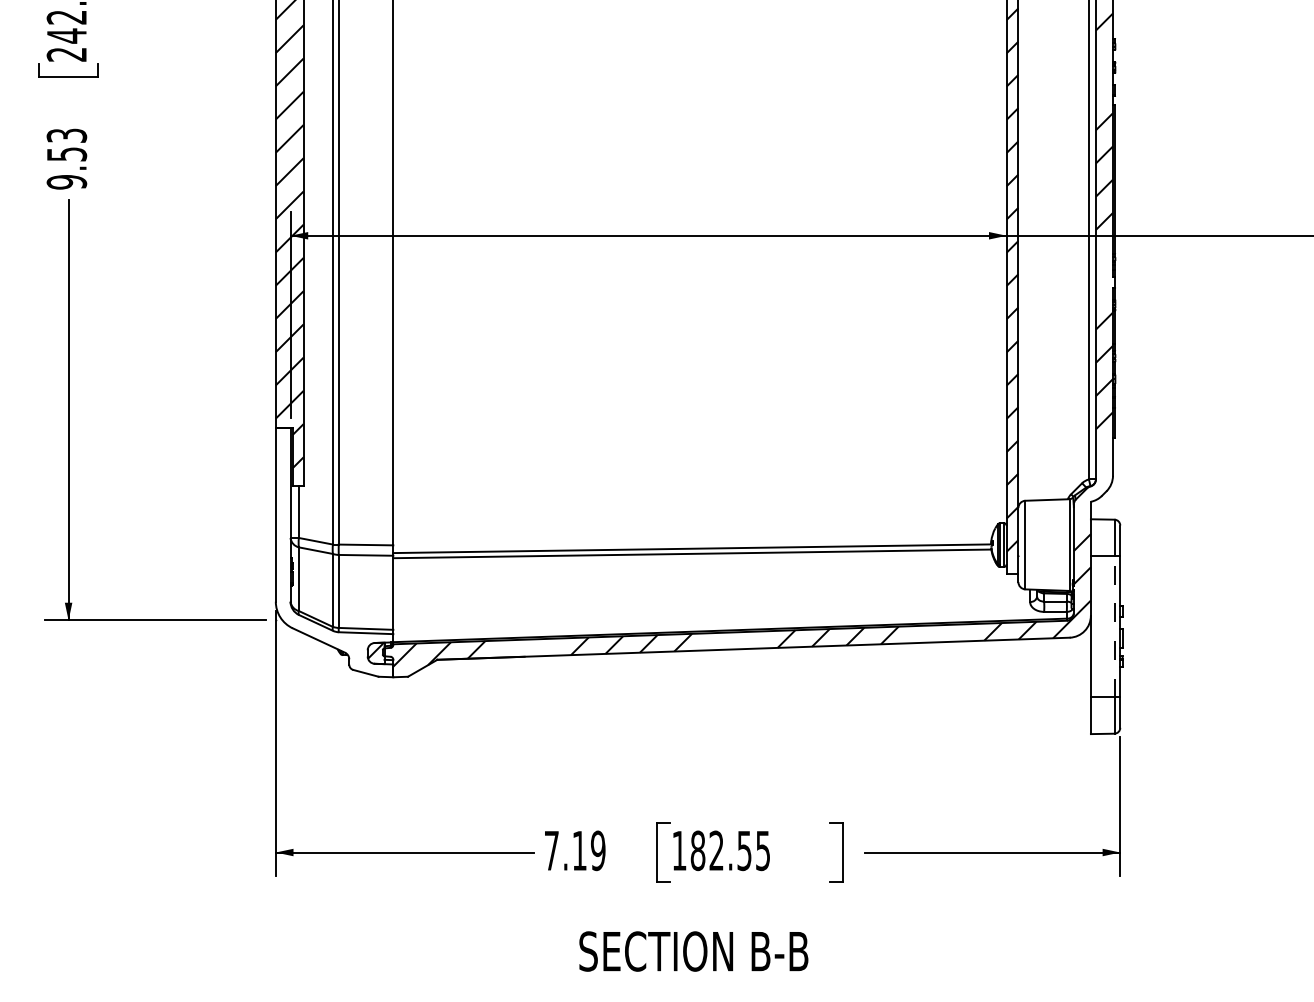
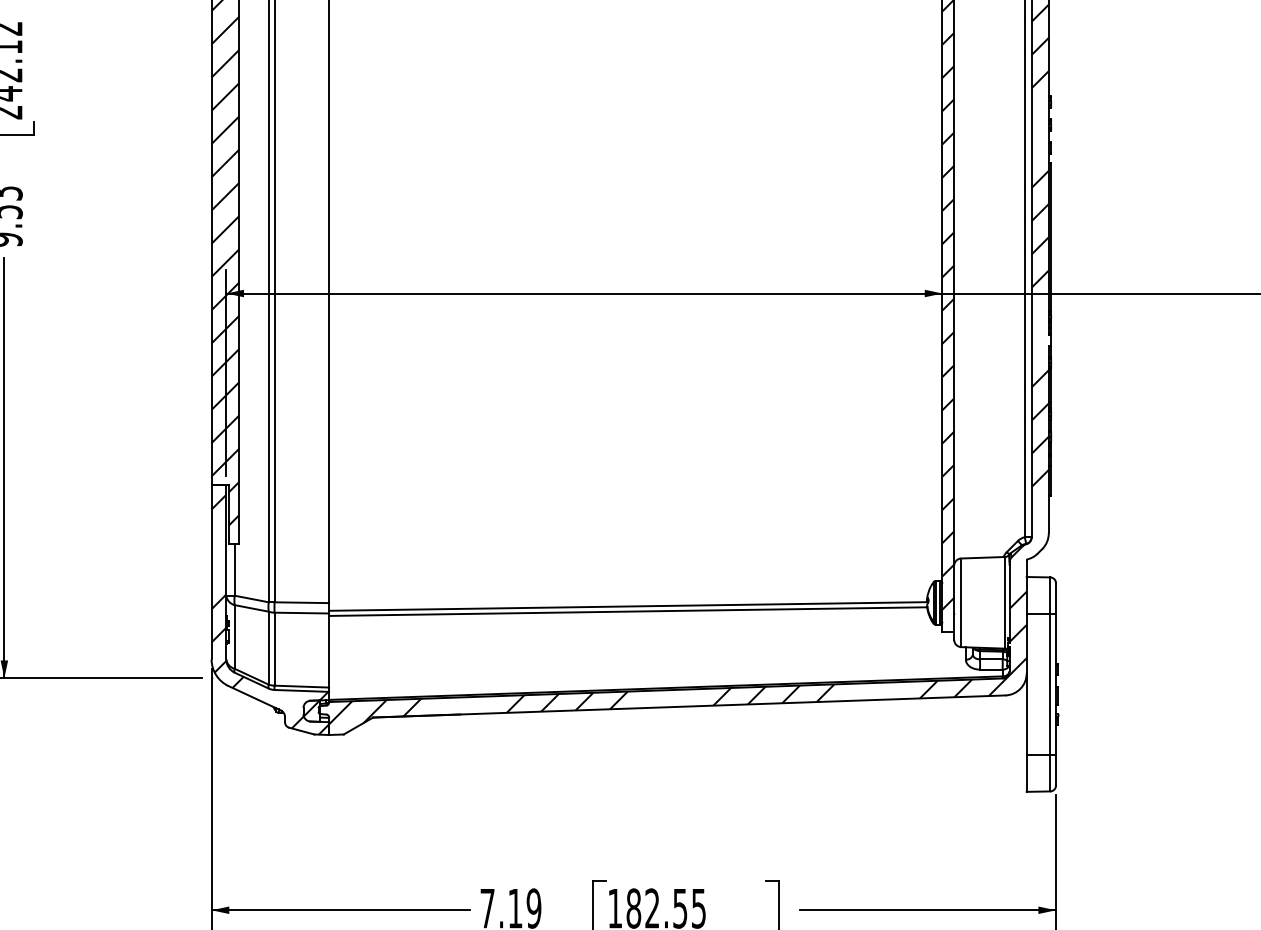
hatch: (334, 556) -> (270, 614), added
line: (1114, 626) -> (1050, 684), dashed -> solid

